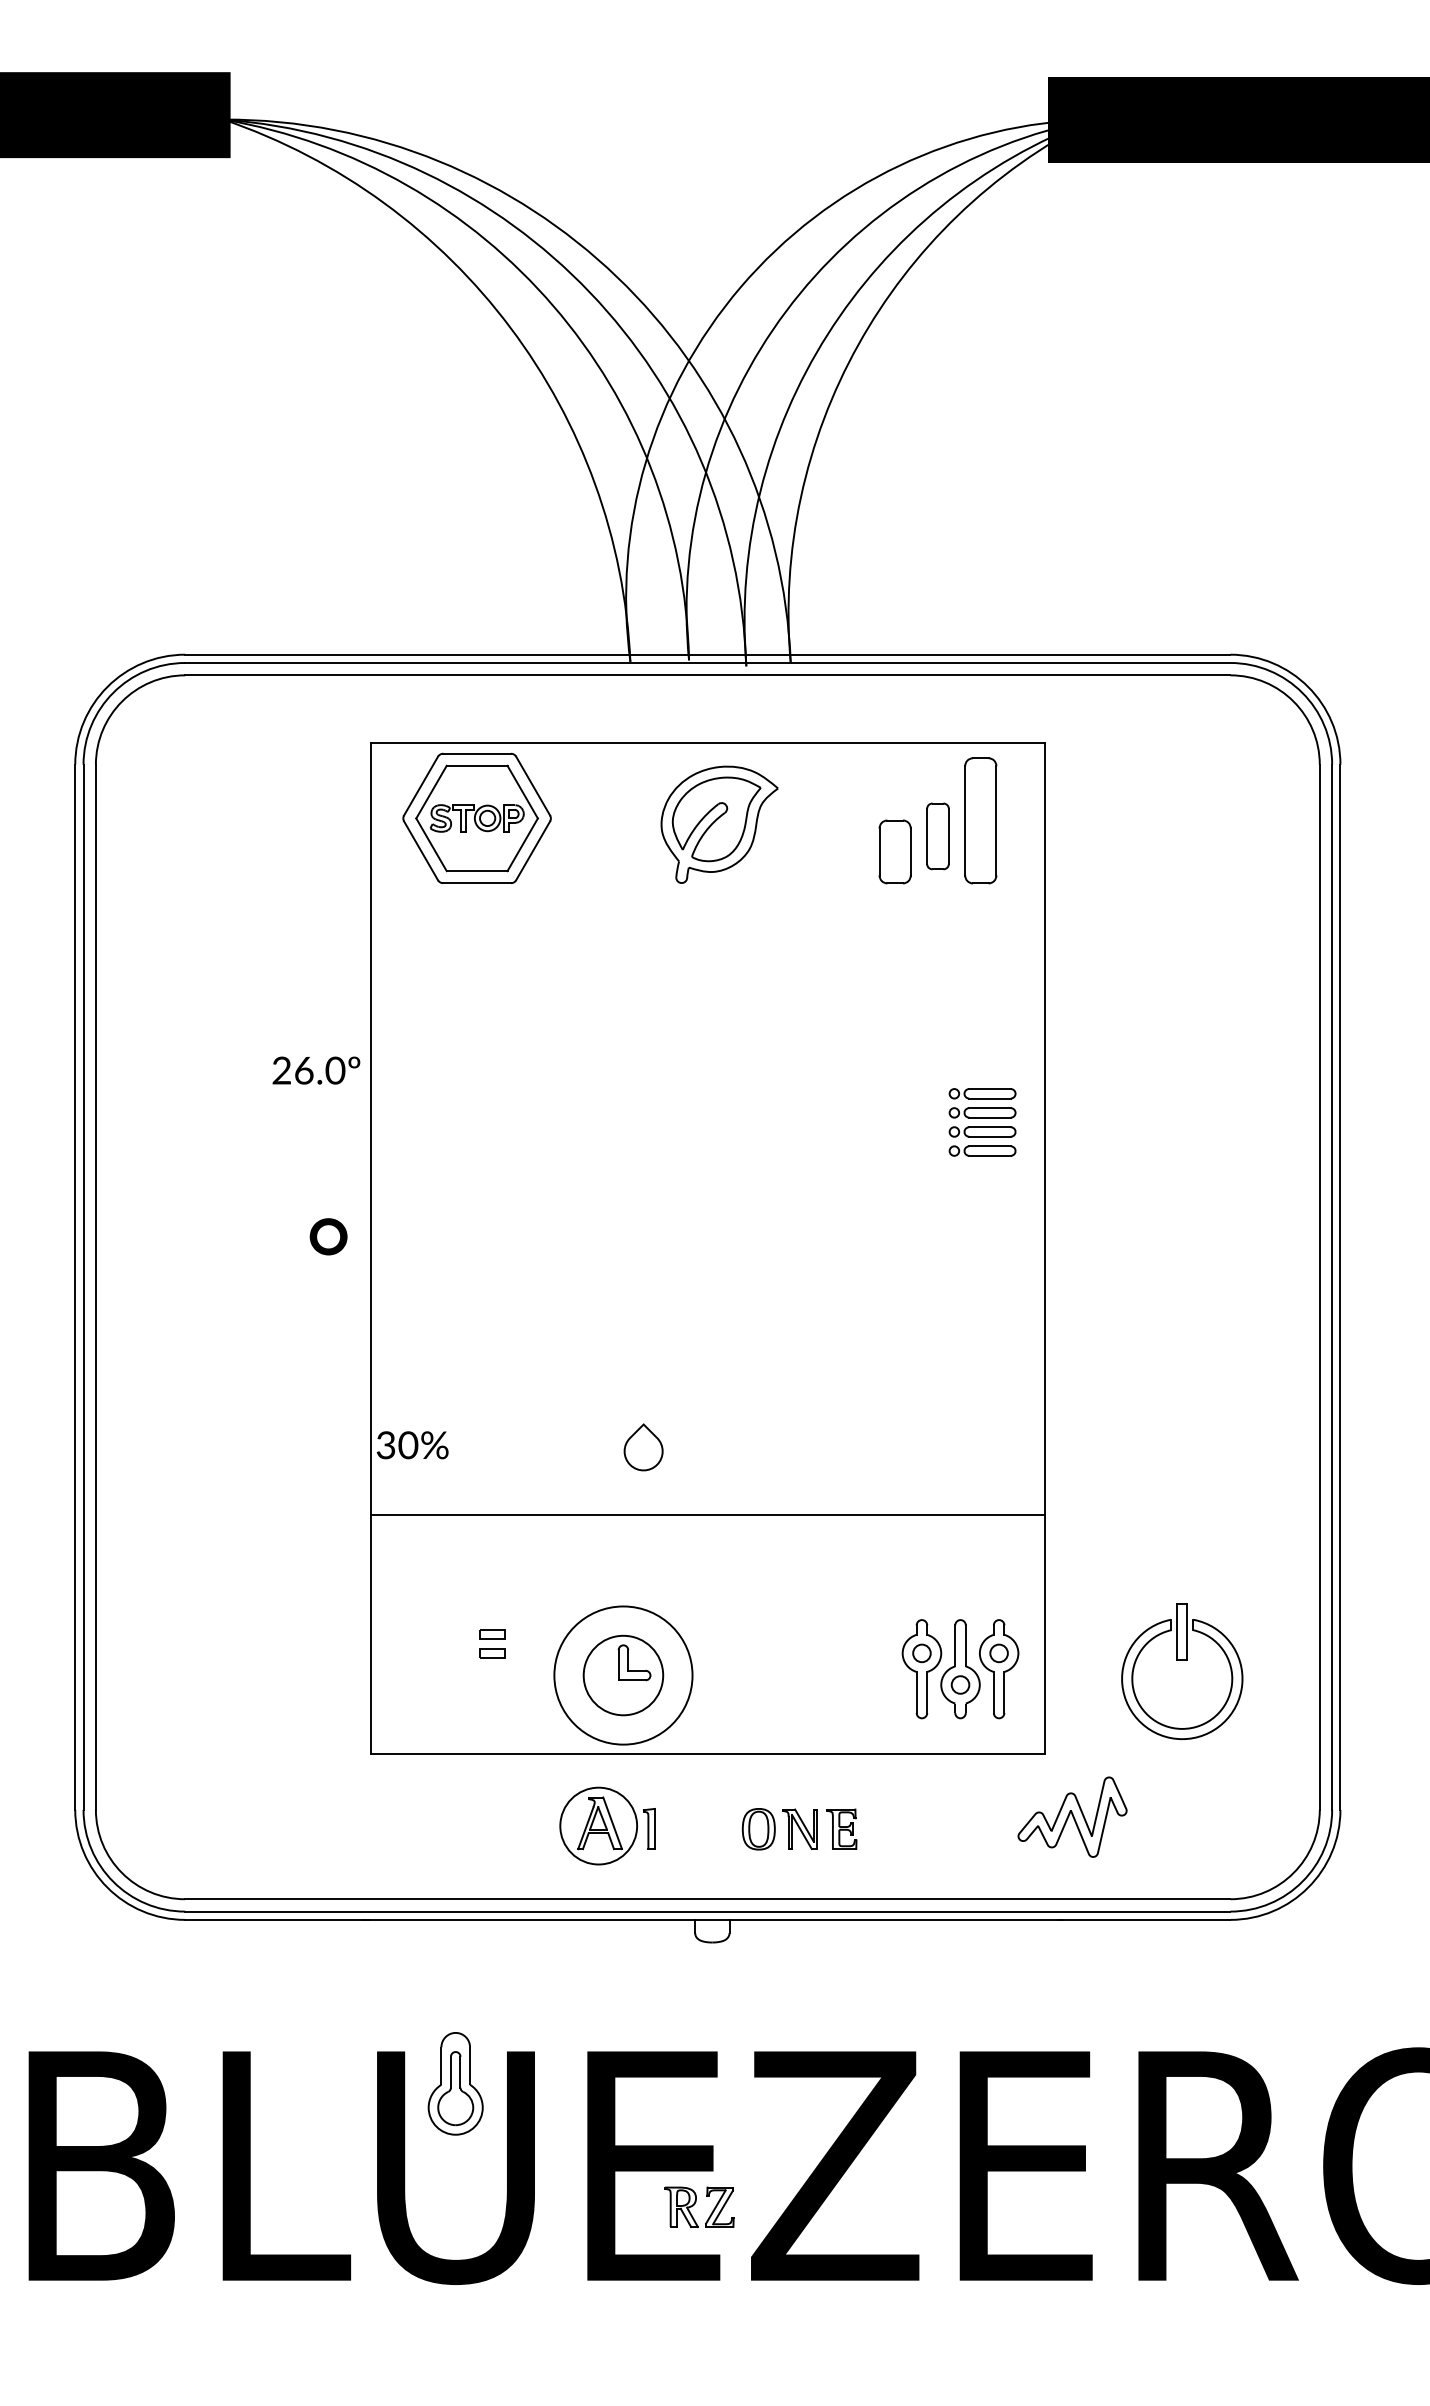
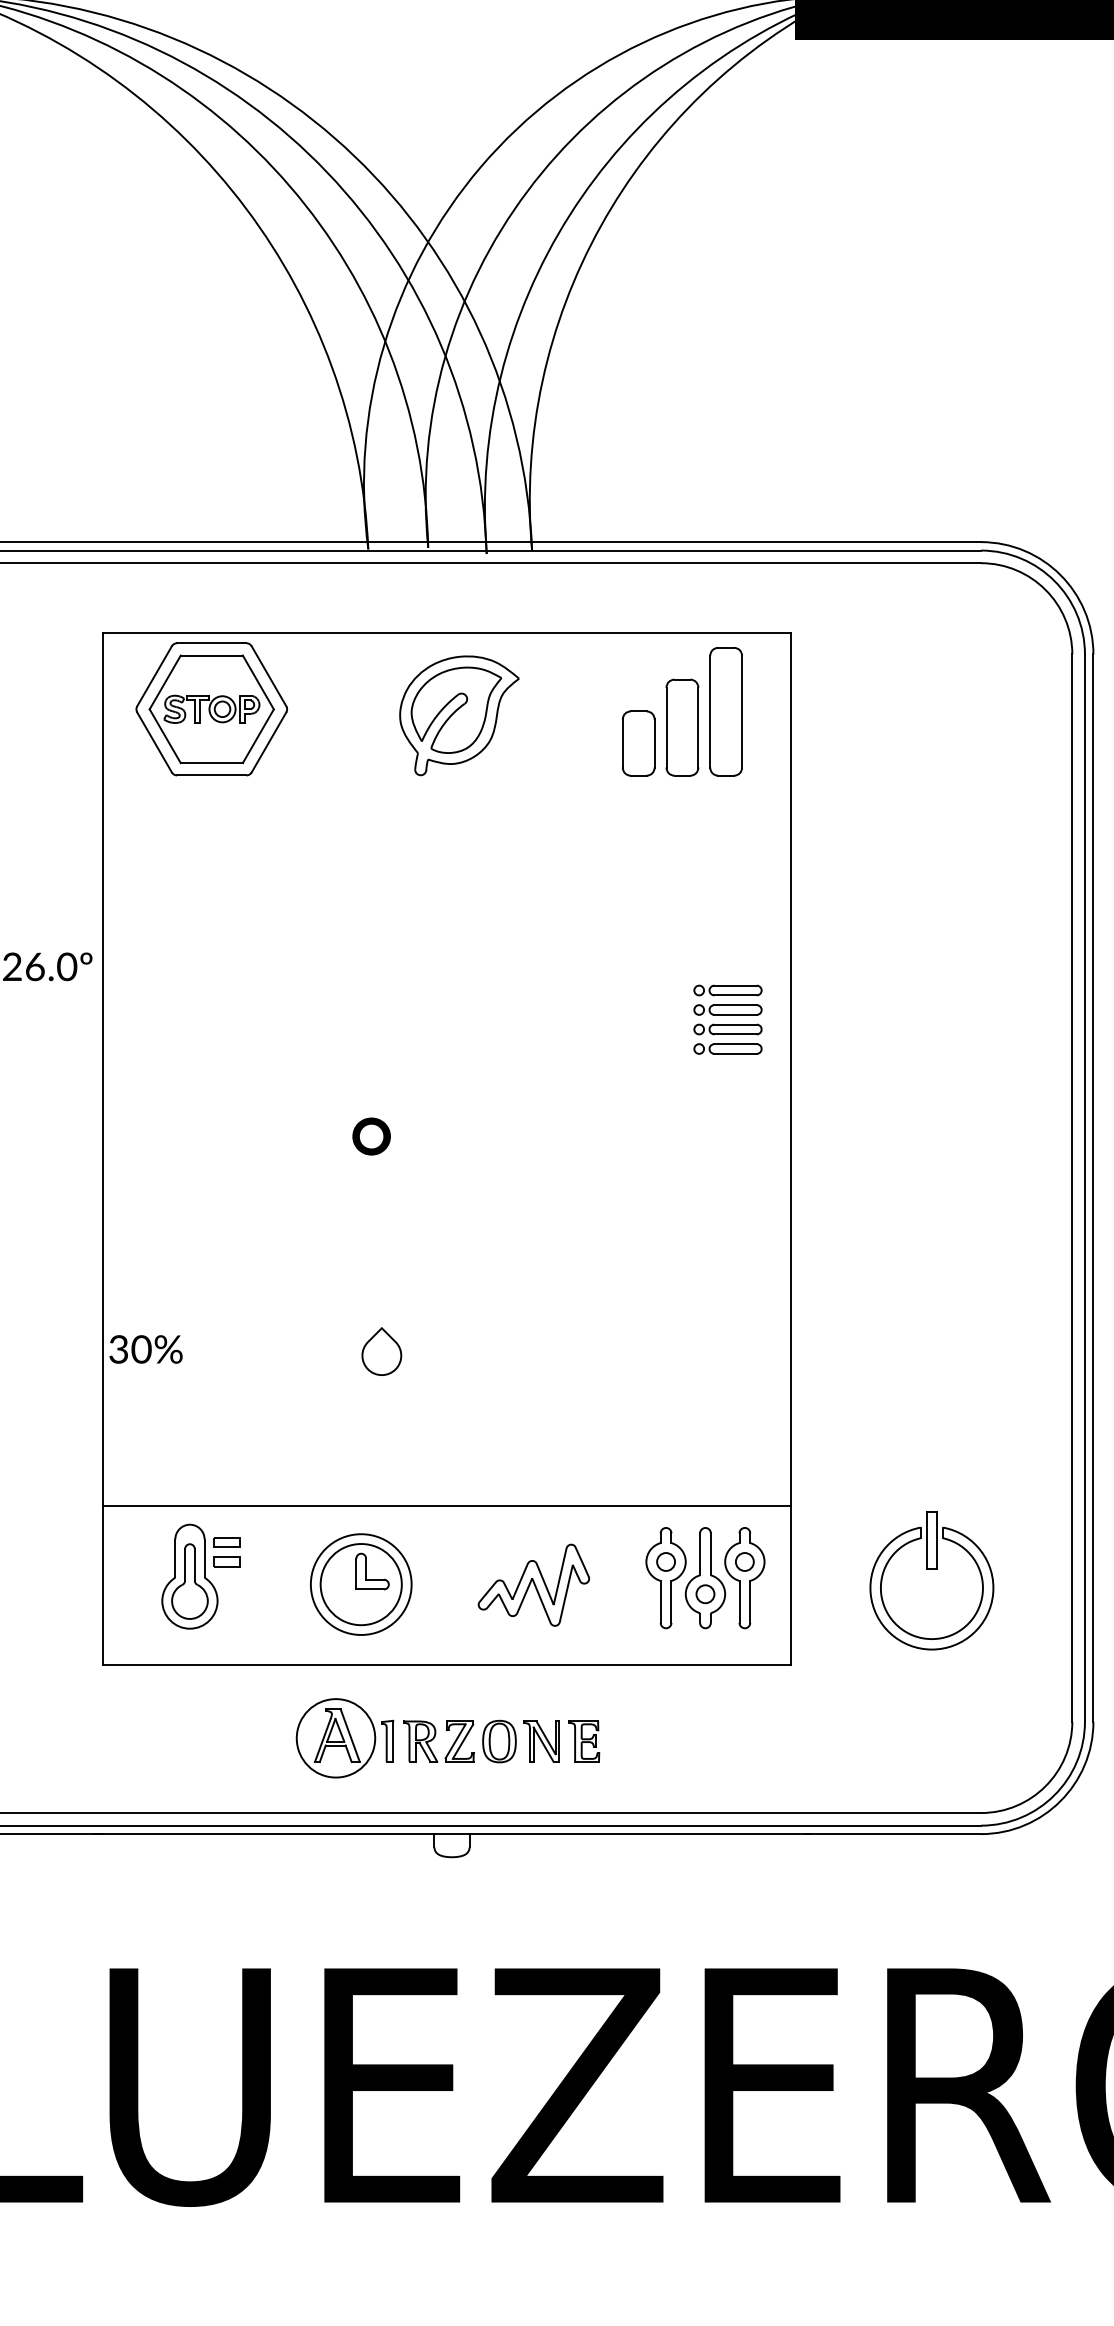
part: (937, 836) -> (681, 727), size x1.43
text: (328, 1236) -> (371, 1136), moved
line: (707, 1515) -> (447, 1505), moved
circle: (623, 1675) -> (361, 1584), size x0.71
part: (1072, 1816) -> (533, 1584), moved
part: (455, 2083) -> (189, 1576), moved
part: (699, 2206) -> (438, 1740), moved

